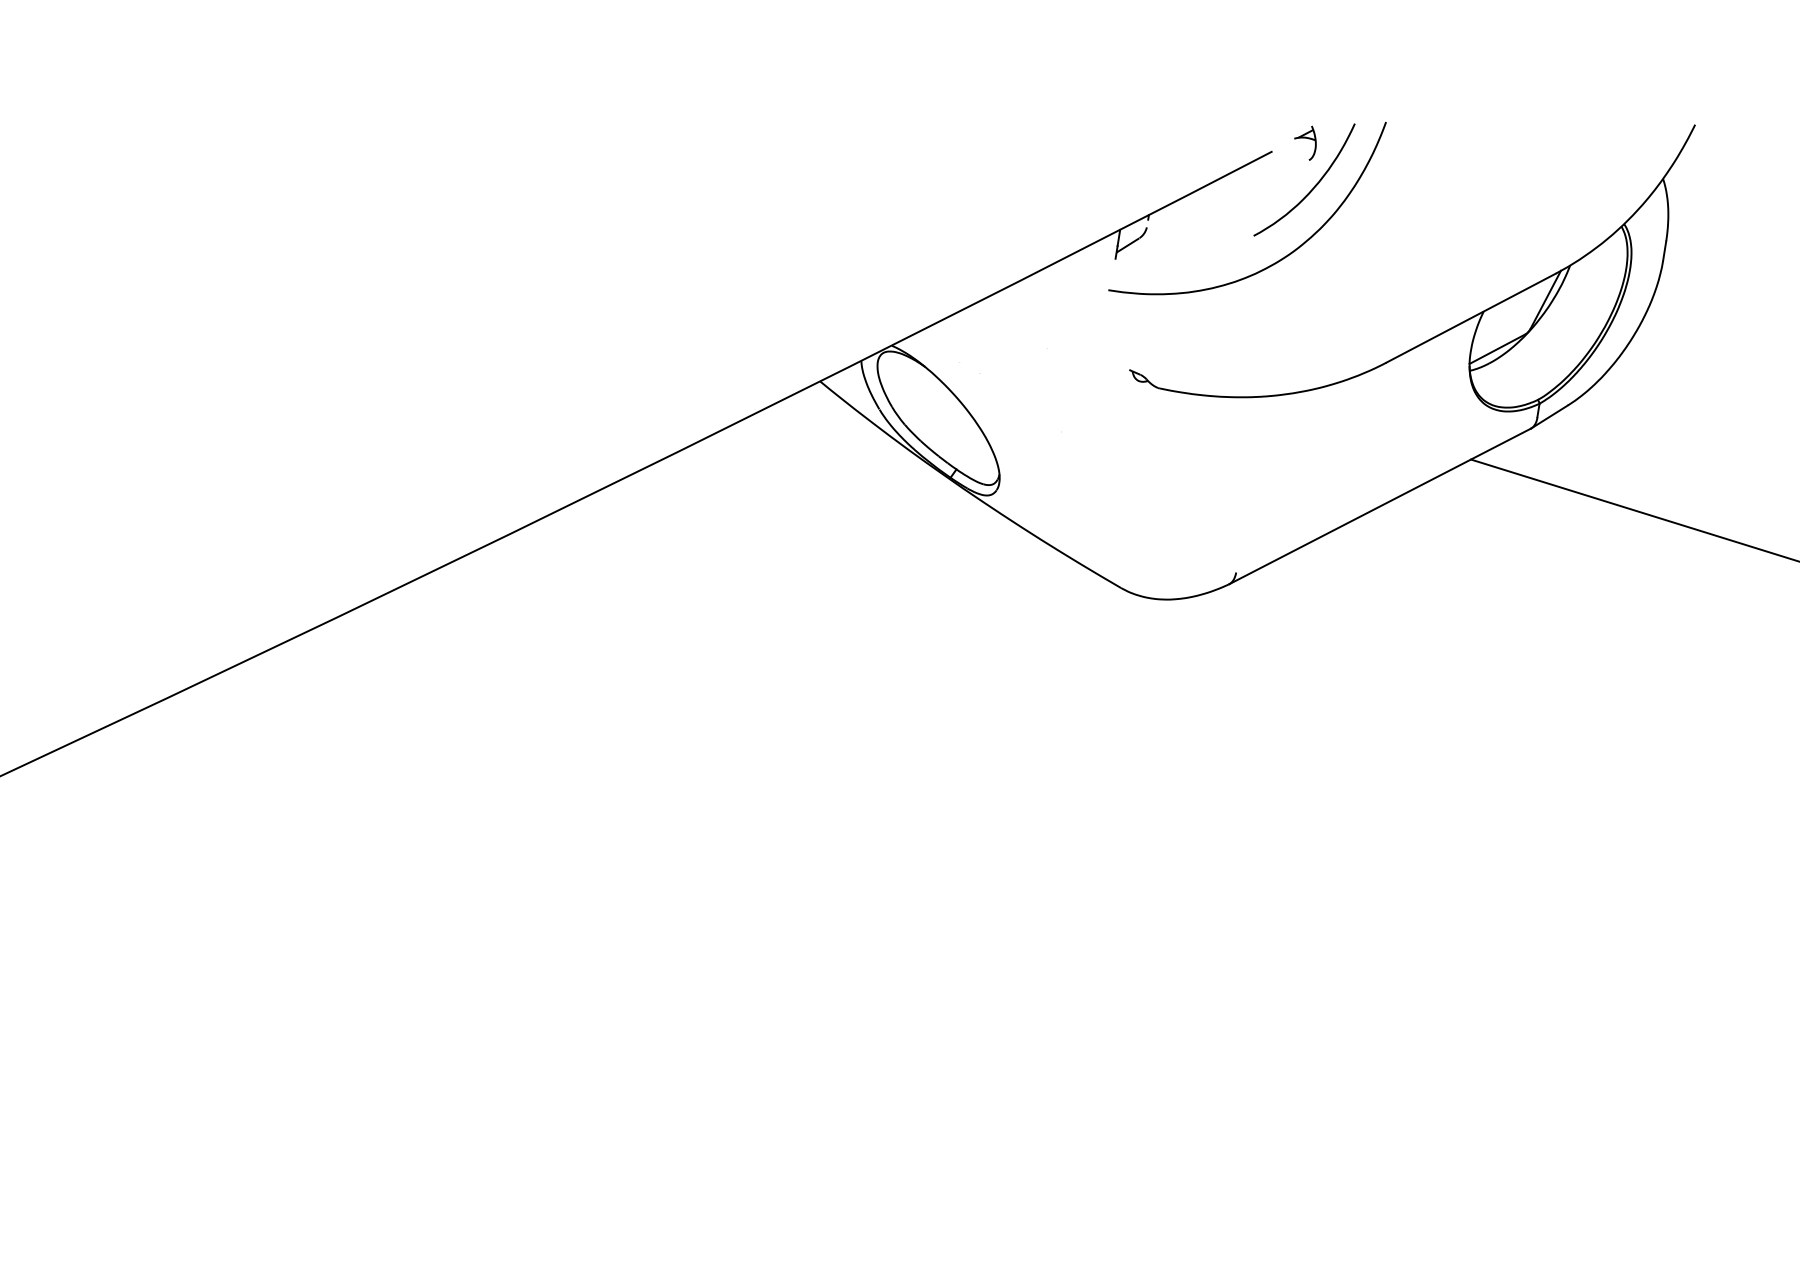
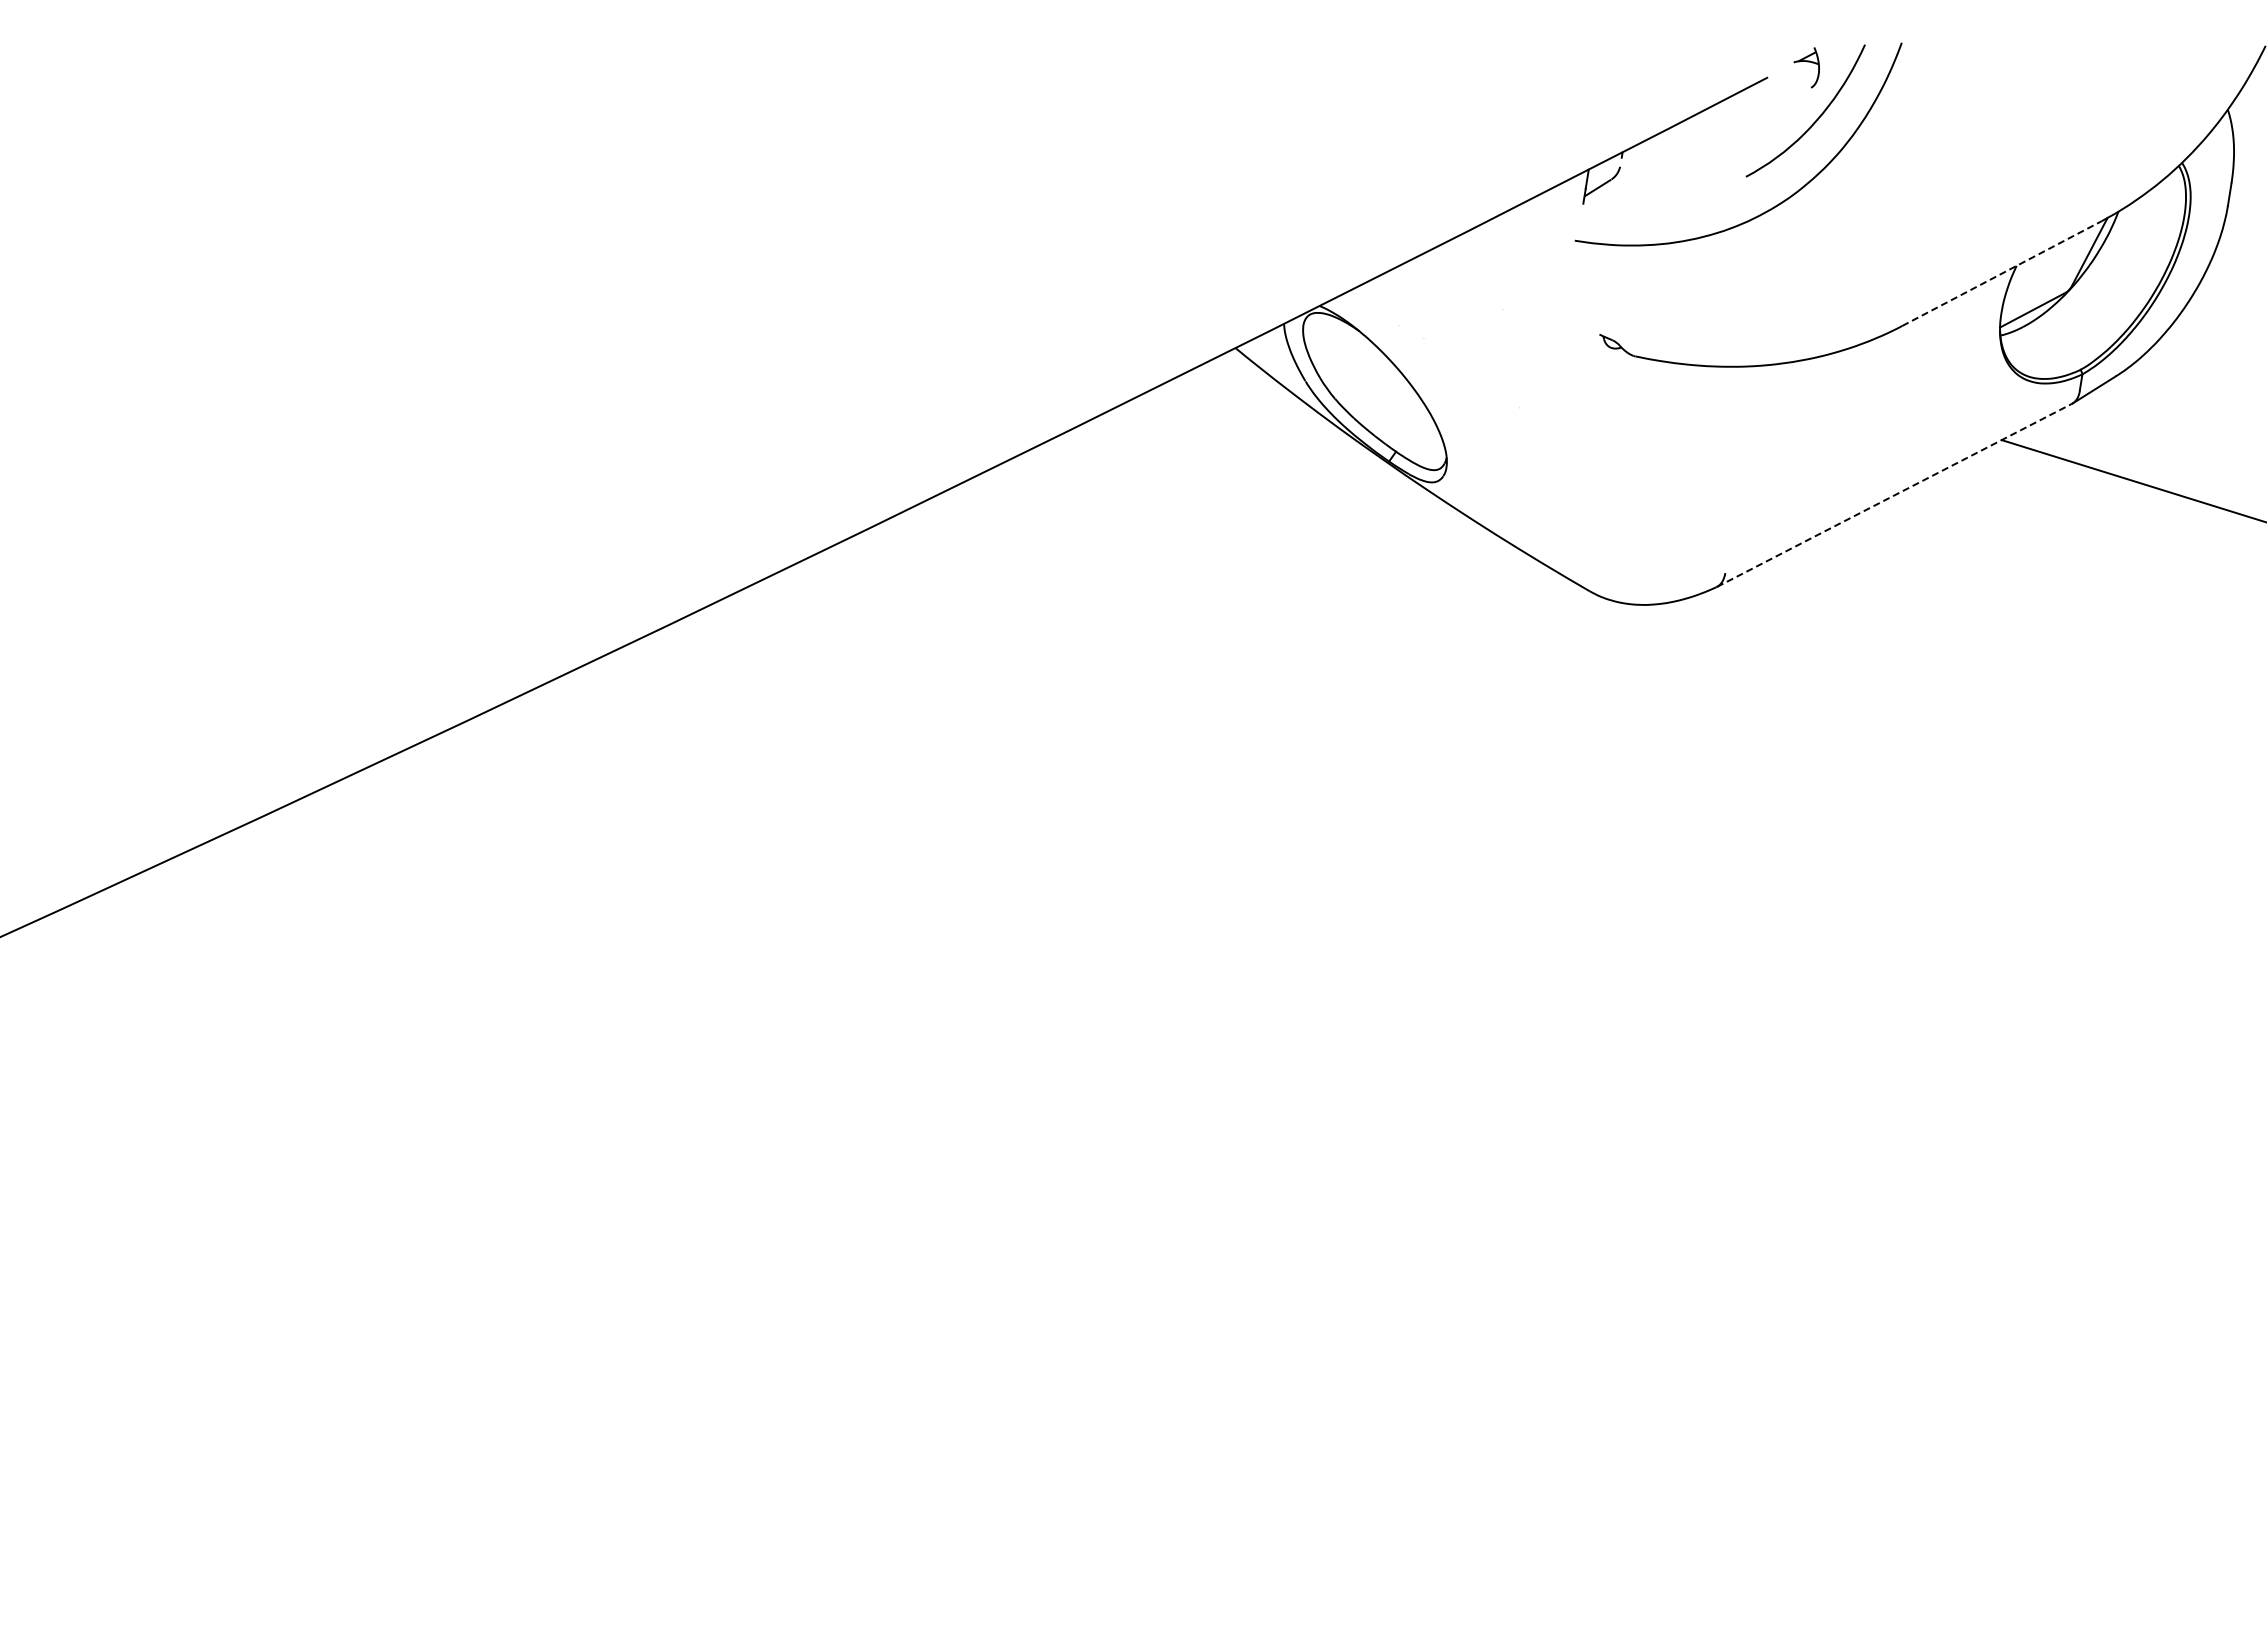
line: (1471, 318) -> (2002, 273), solid -> dashed
line: (1379, 506) -> (1894, 495), solid -> dashed

